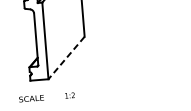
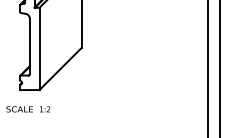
line: (66, 57) -> (60, 68), dashed -> solid
text: (70, 95) -> (45, 109), moved

